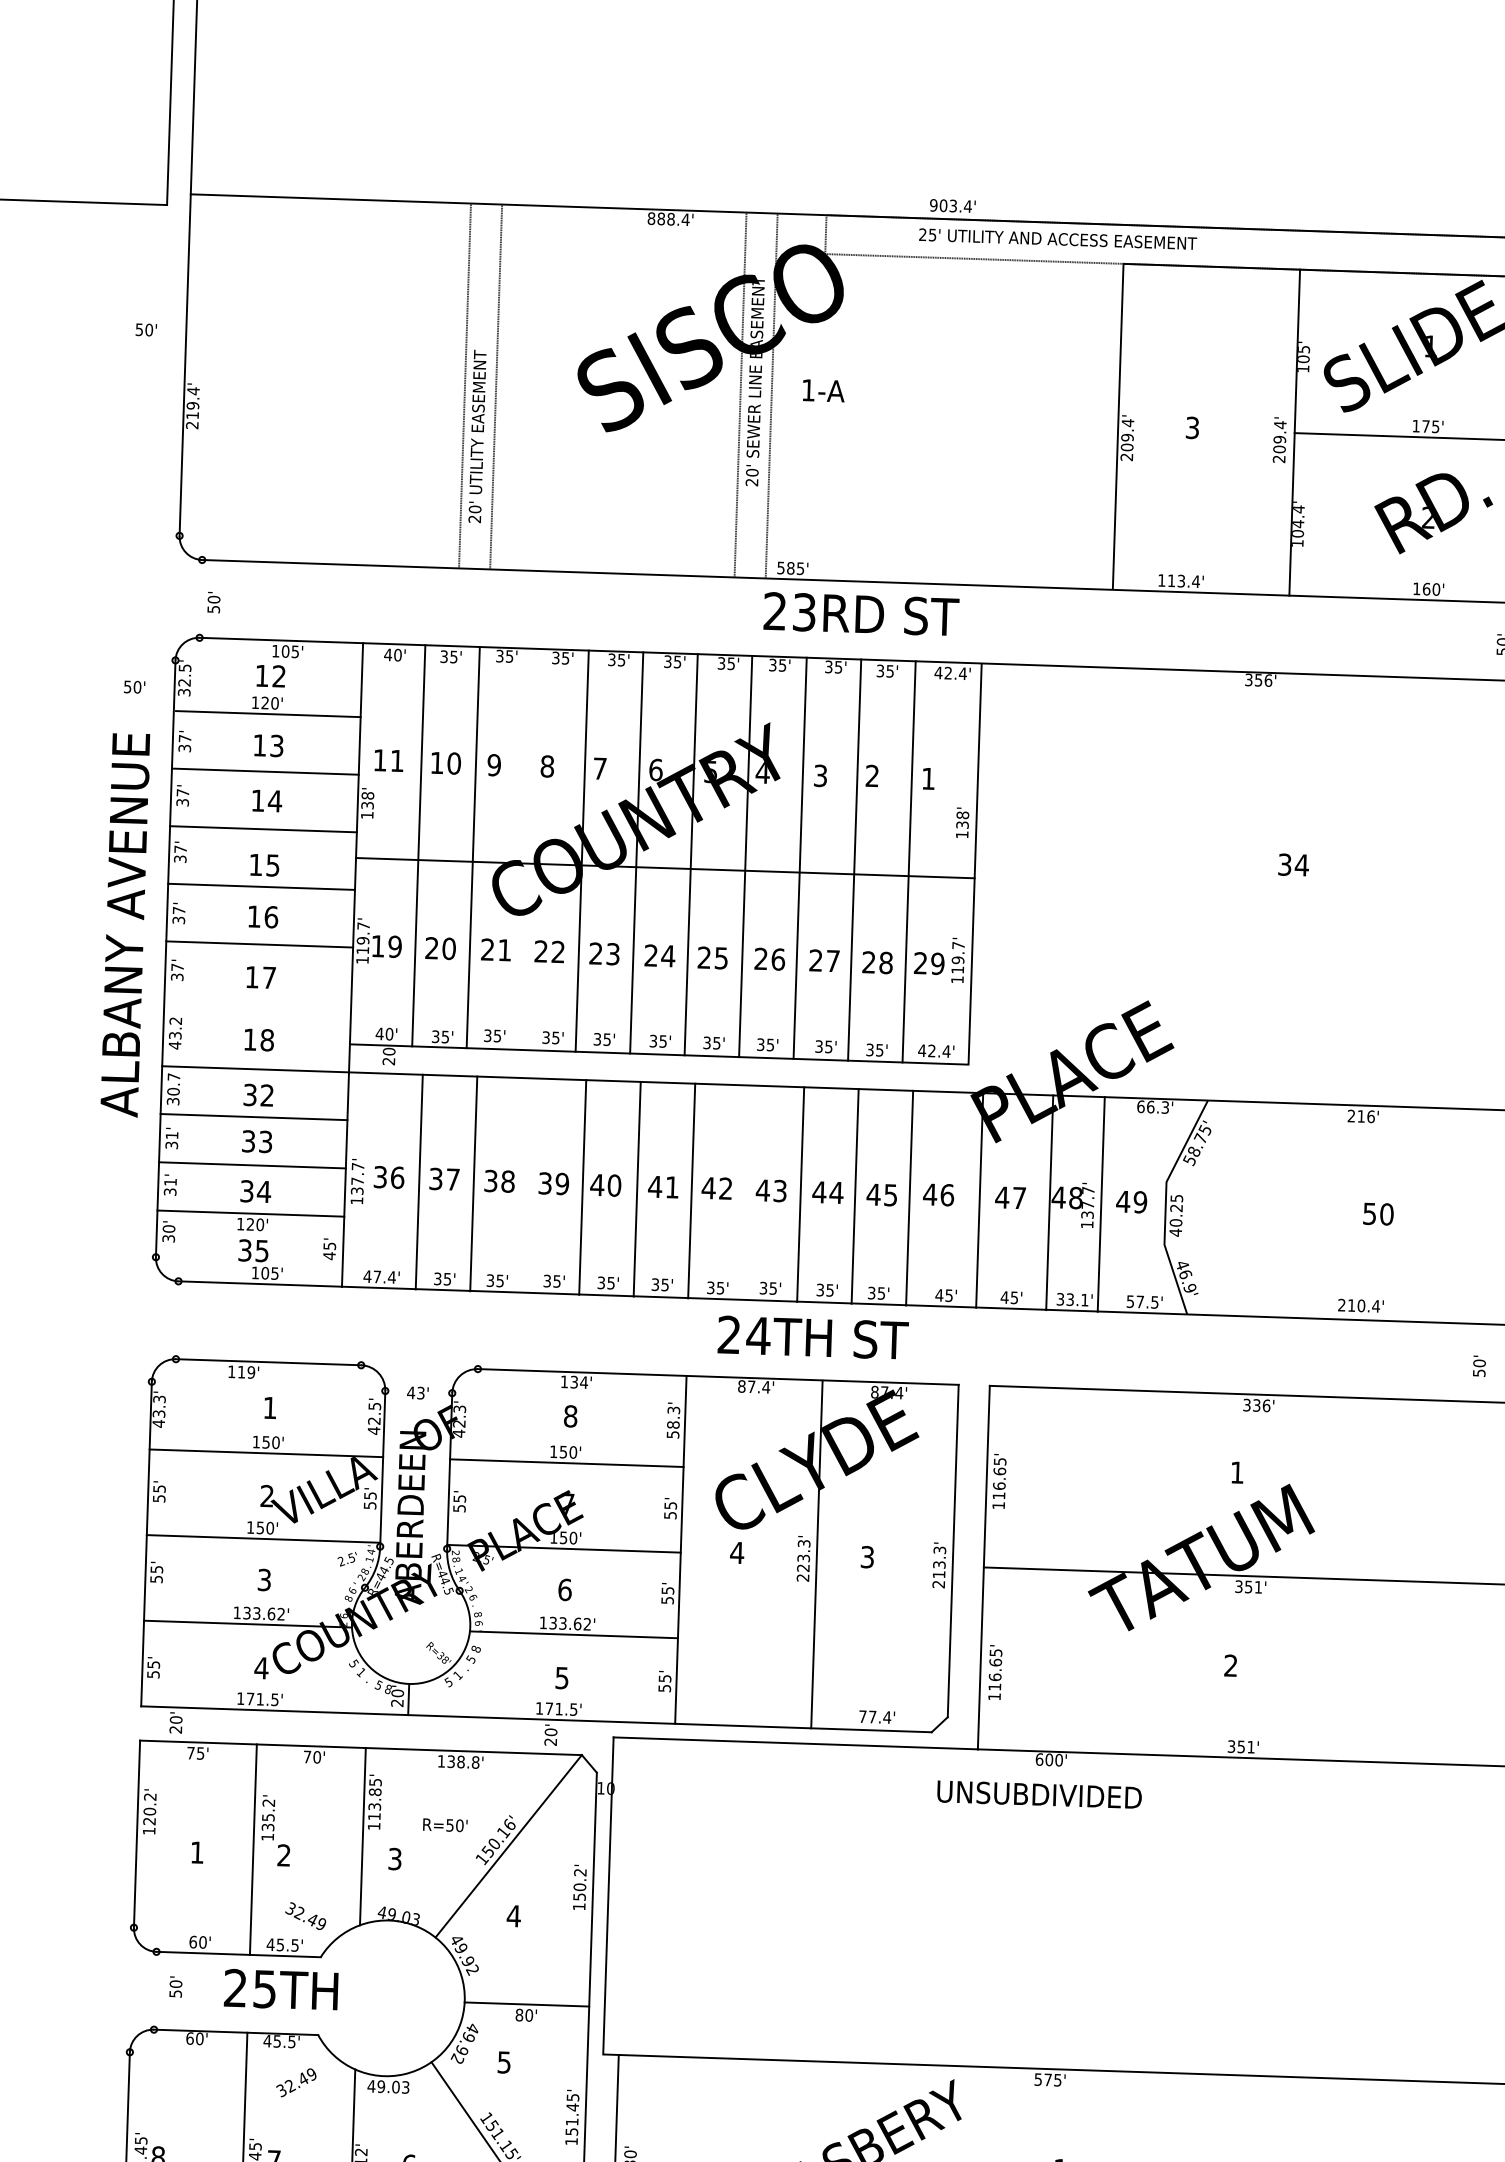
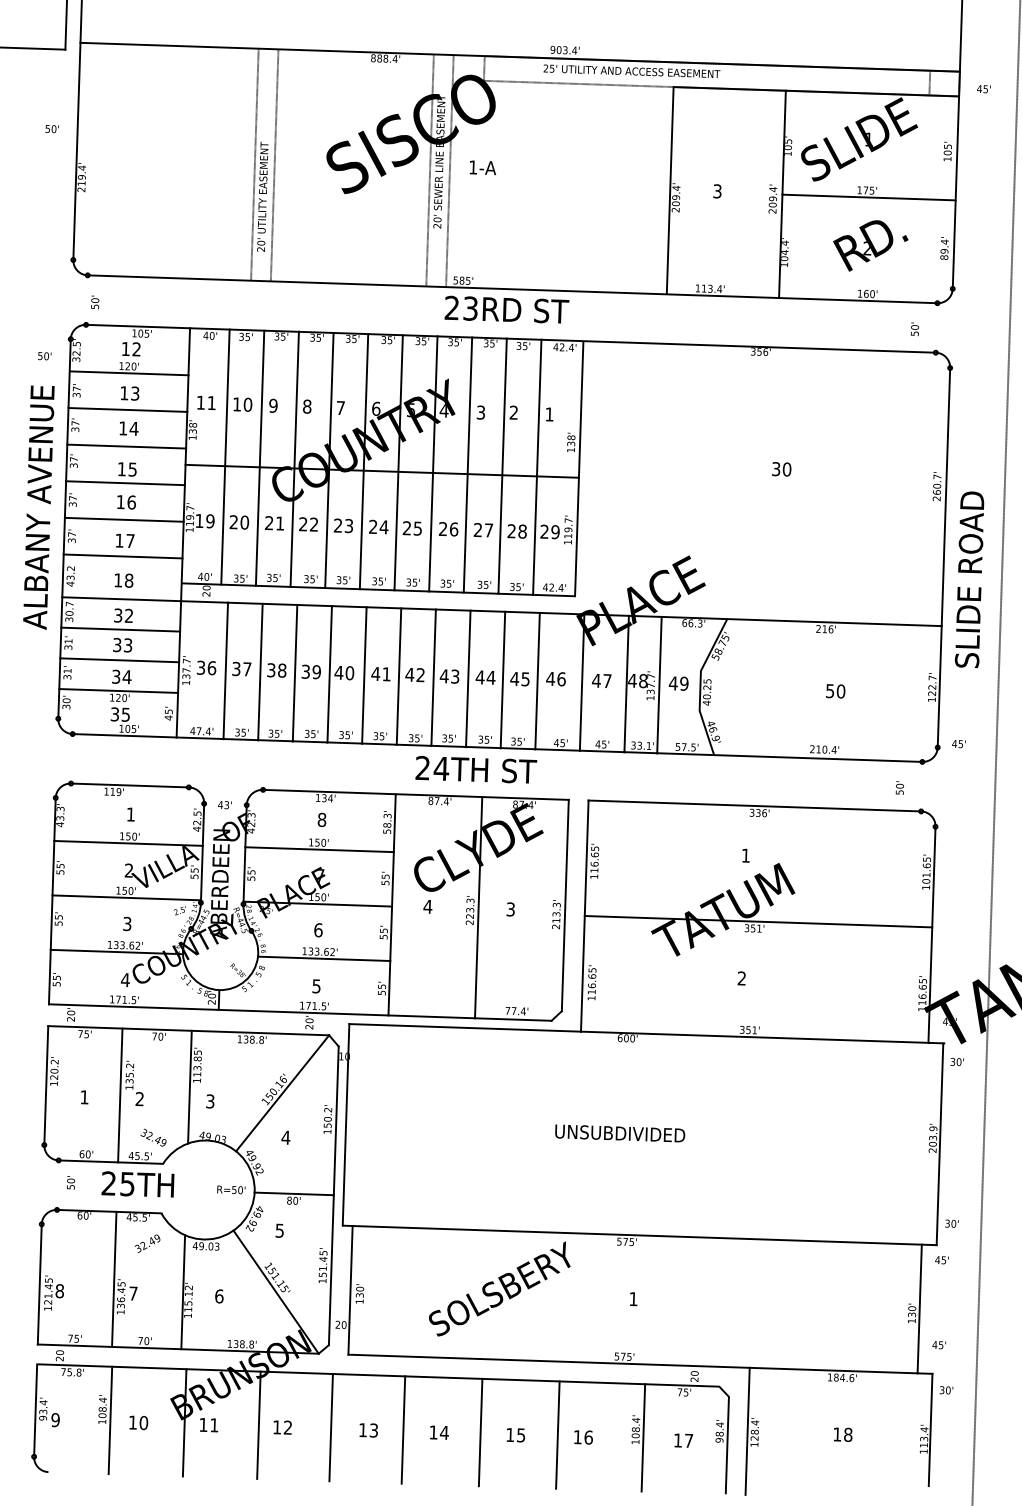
line: (527, 847) -> (294, 458), added
text: (1301, 865) -> (786, 469), 34 -> 30
line: (256, 1002) -> (122, 556), added
line: (527, 1184) -> (294, 672), added
line: (745, 1192) -> (433, 677), added
text: (1040, 1794) -> (620, 1133), moved
text: (445, 1824) -> (231, 1189), moved

